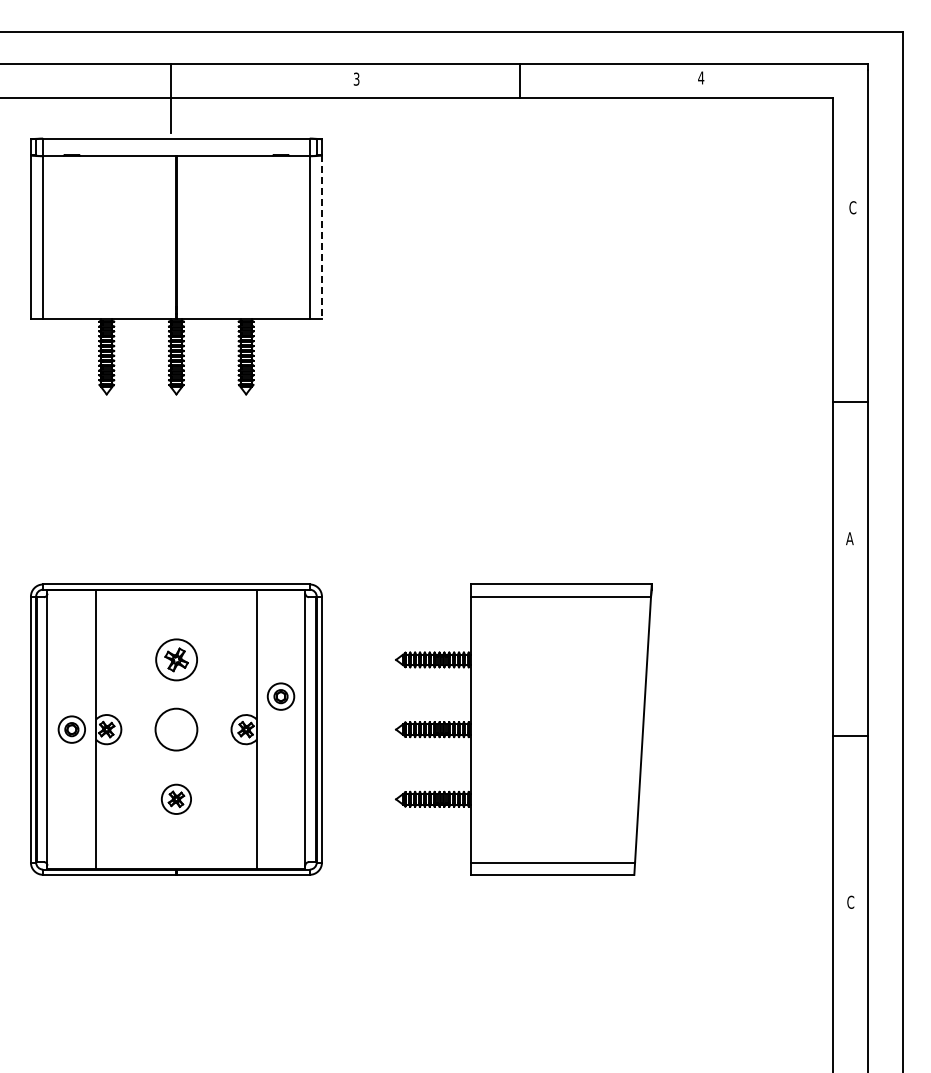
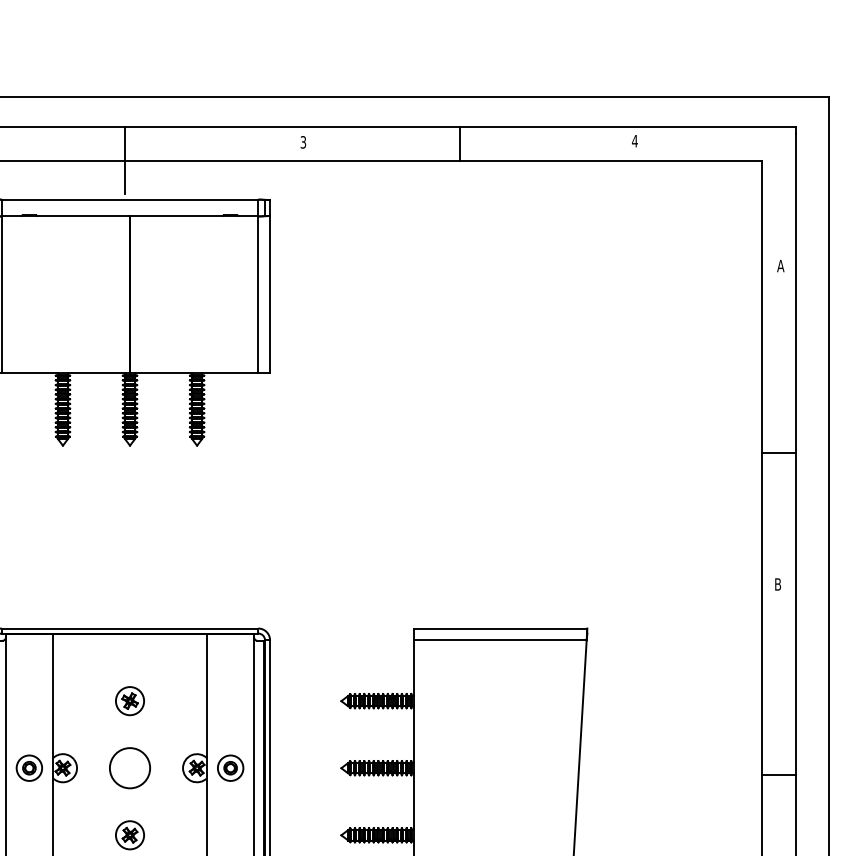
text: (852, 207) -> (780, 265), C -> A
line: (321, 237) -> (269, 294), dashed -> solid
text: (849, 538) -> (777, 584), A -> B
part: (175, 659) -> (129, 700), size x0.71
part: (280, 696) -> (230, 768), moved

